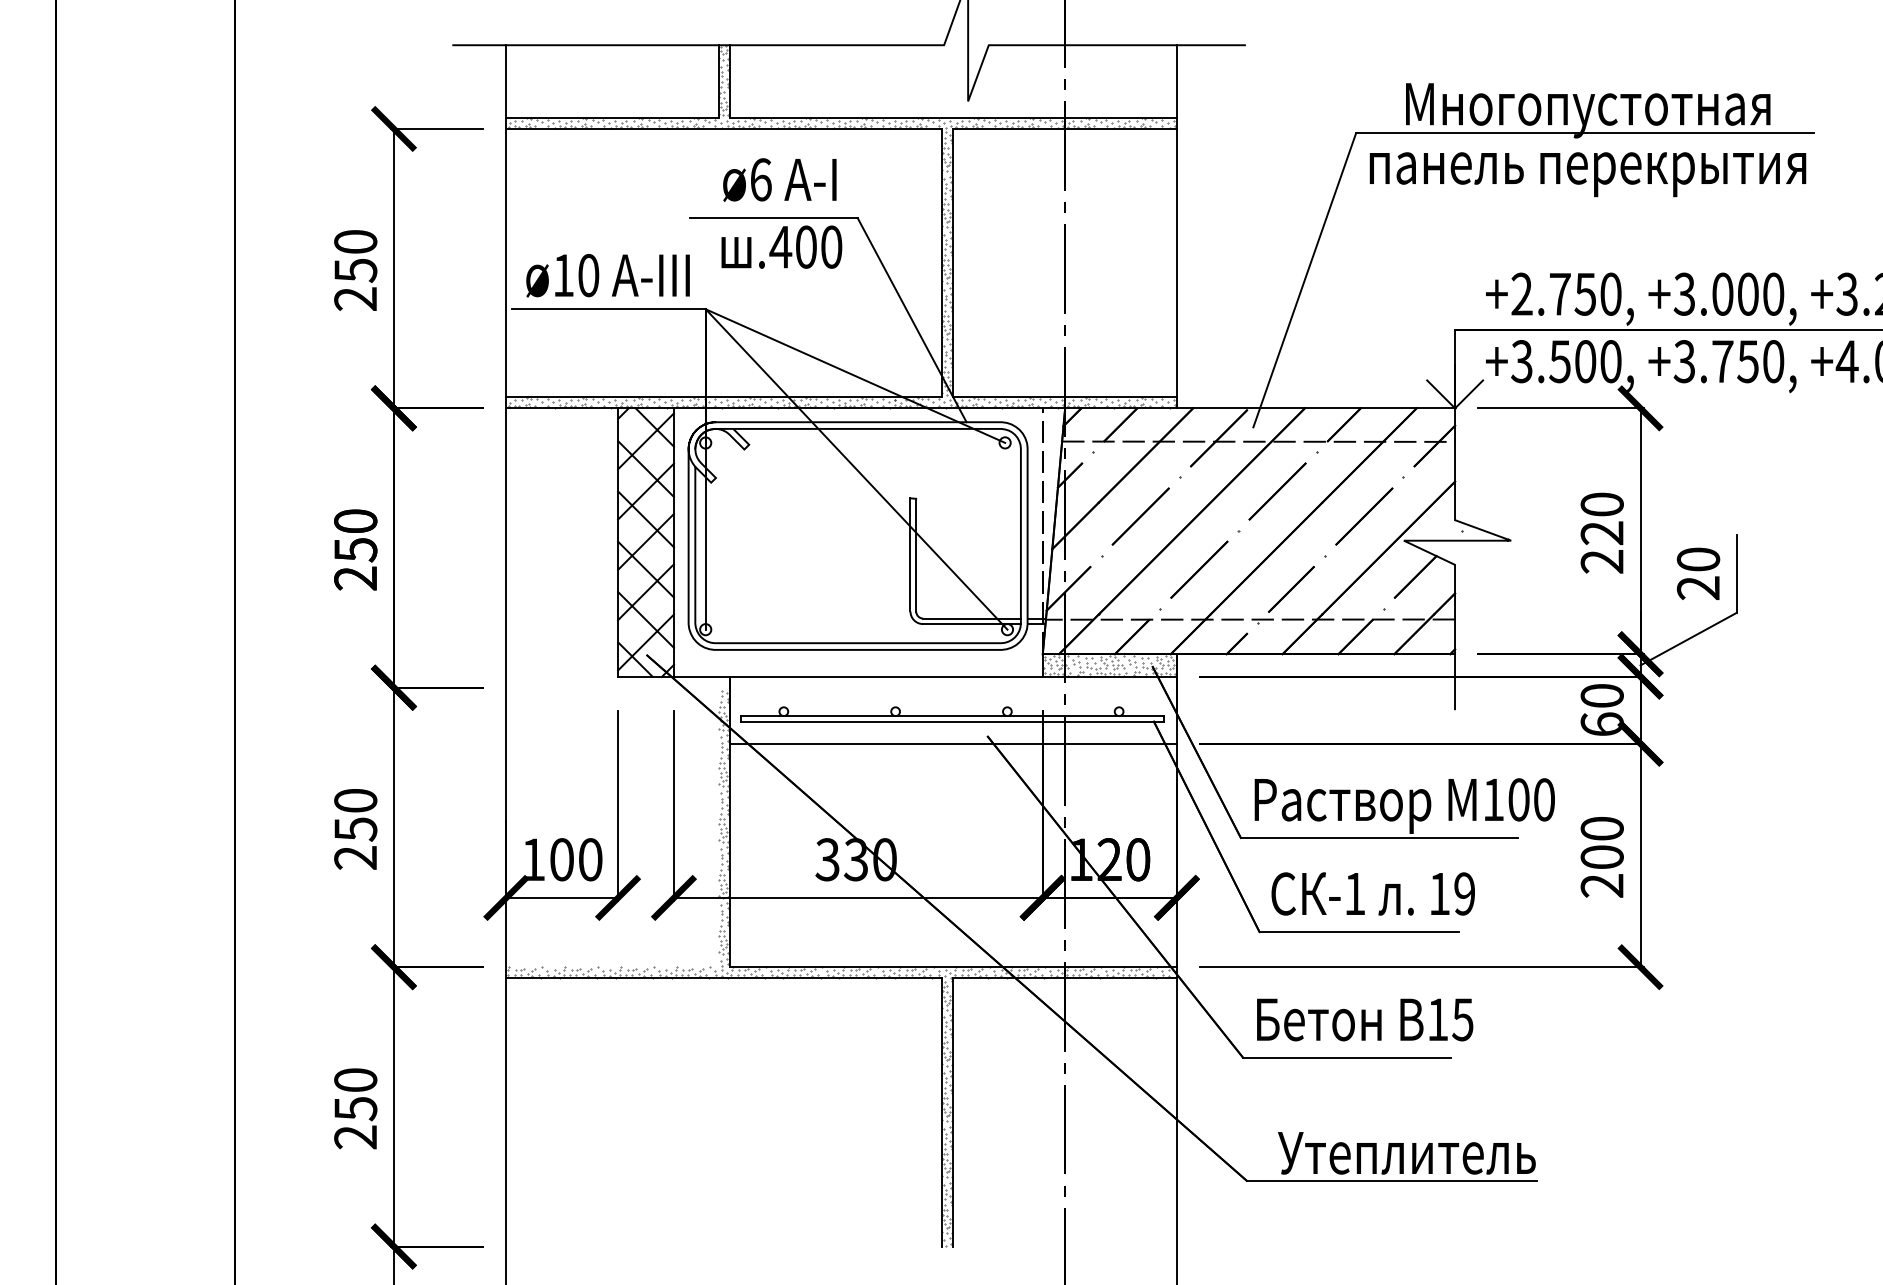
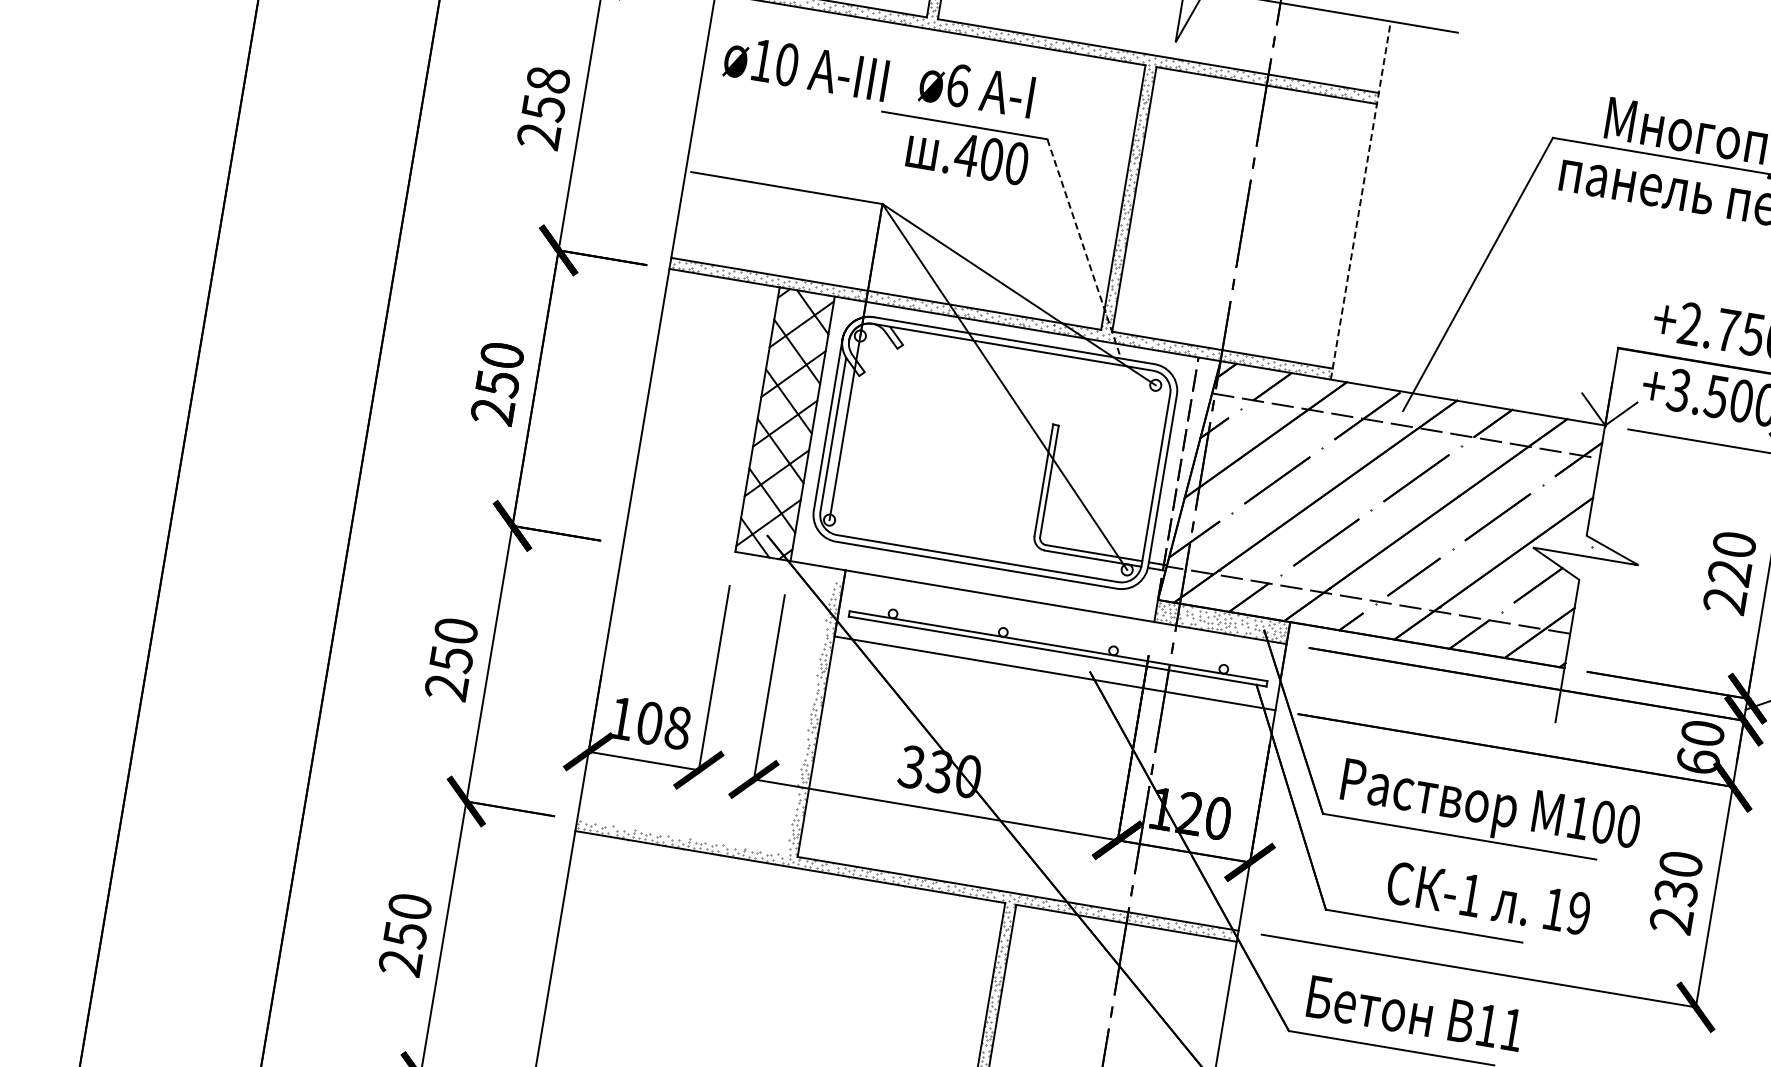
line: (1176, 226) -> (1360, 200), solid -> dashed
text: (355, 241) -> (548, 79), 250 -> 258
text: (607, 275) -> (805, 67), moved
line: (912, 320) -> (1084, 249), solid -> dashed
text: (1601, 857) -> (1675, 892), 200 -> 230
text: (590, 859) -> (678, 727), 100 -> 108
text: (1372, 893) -> (1488, 897), moved
text: (1462, 1019) -> (1511, 1029), 15 -> 11

